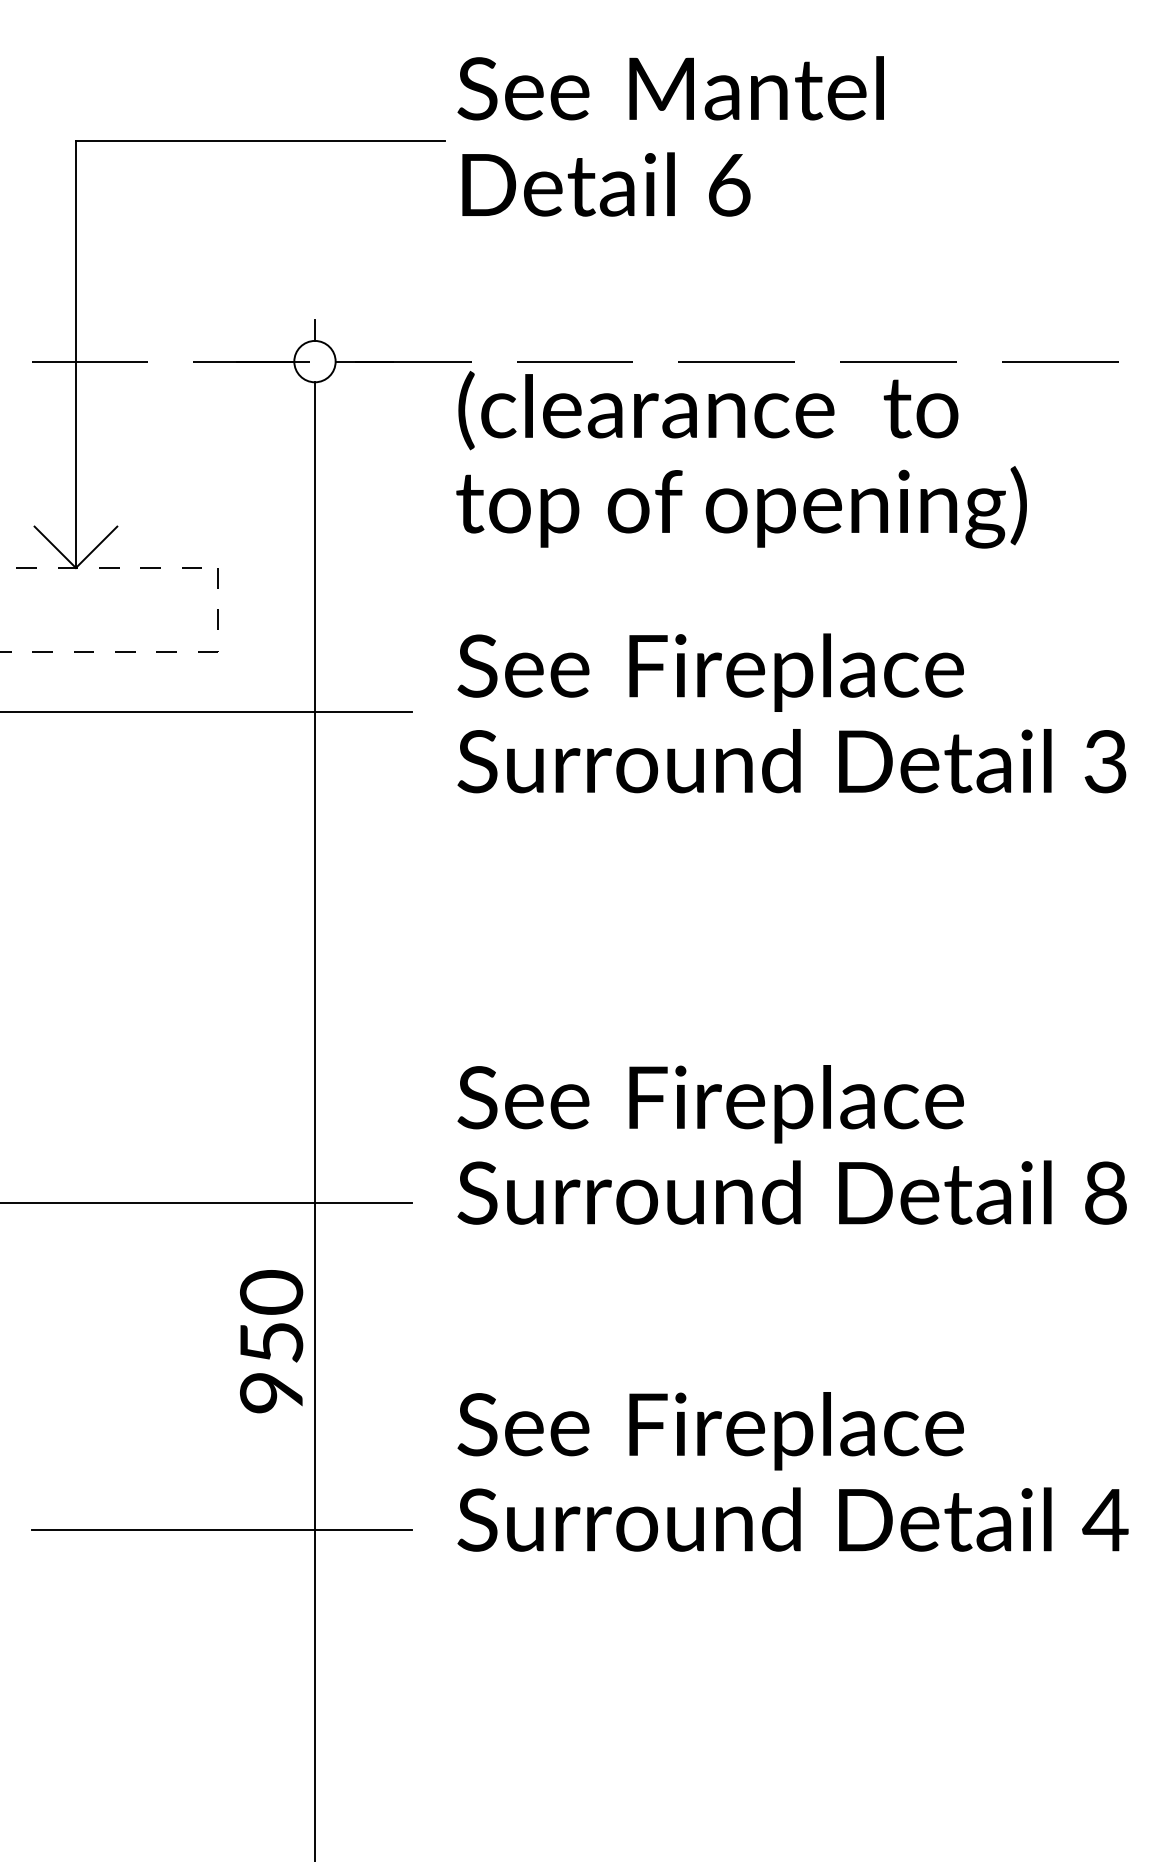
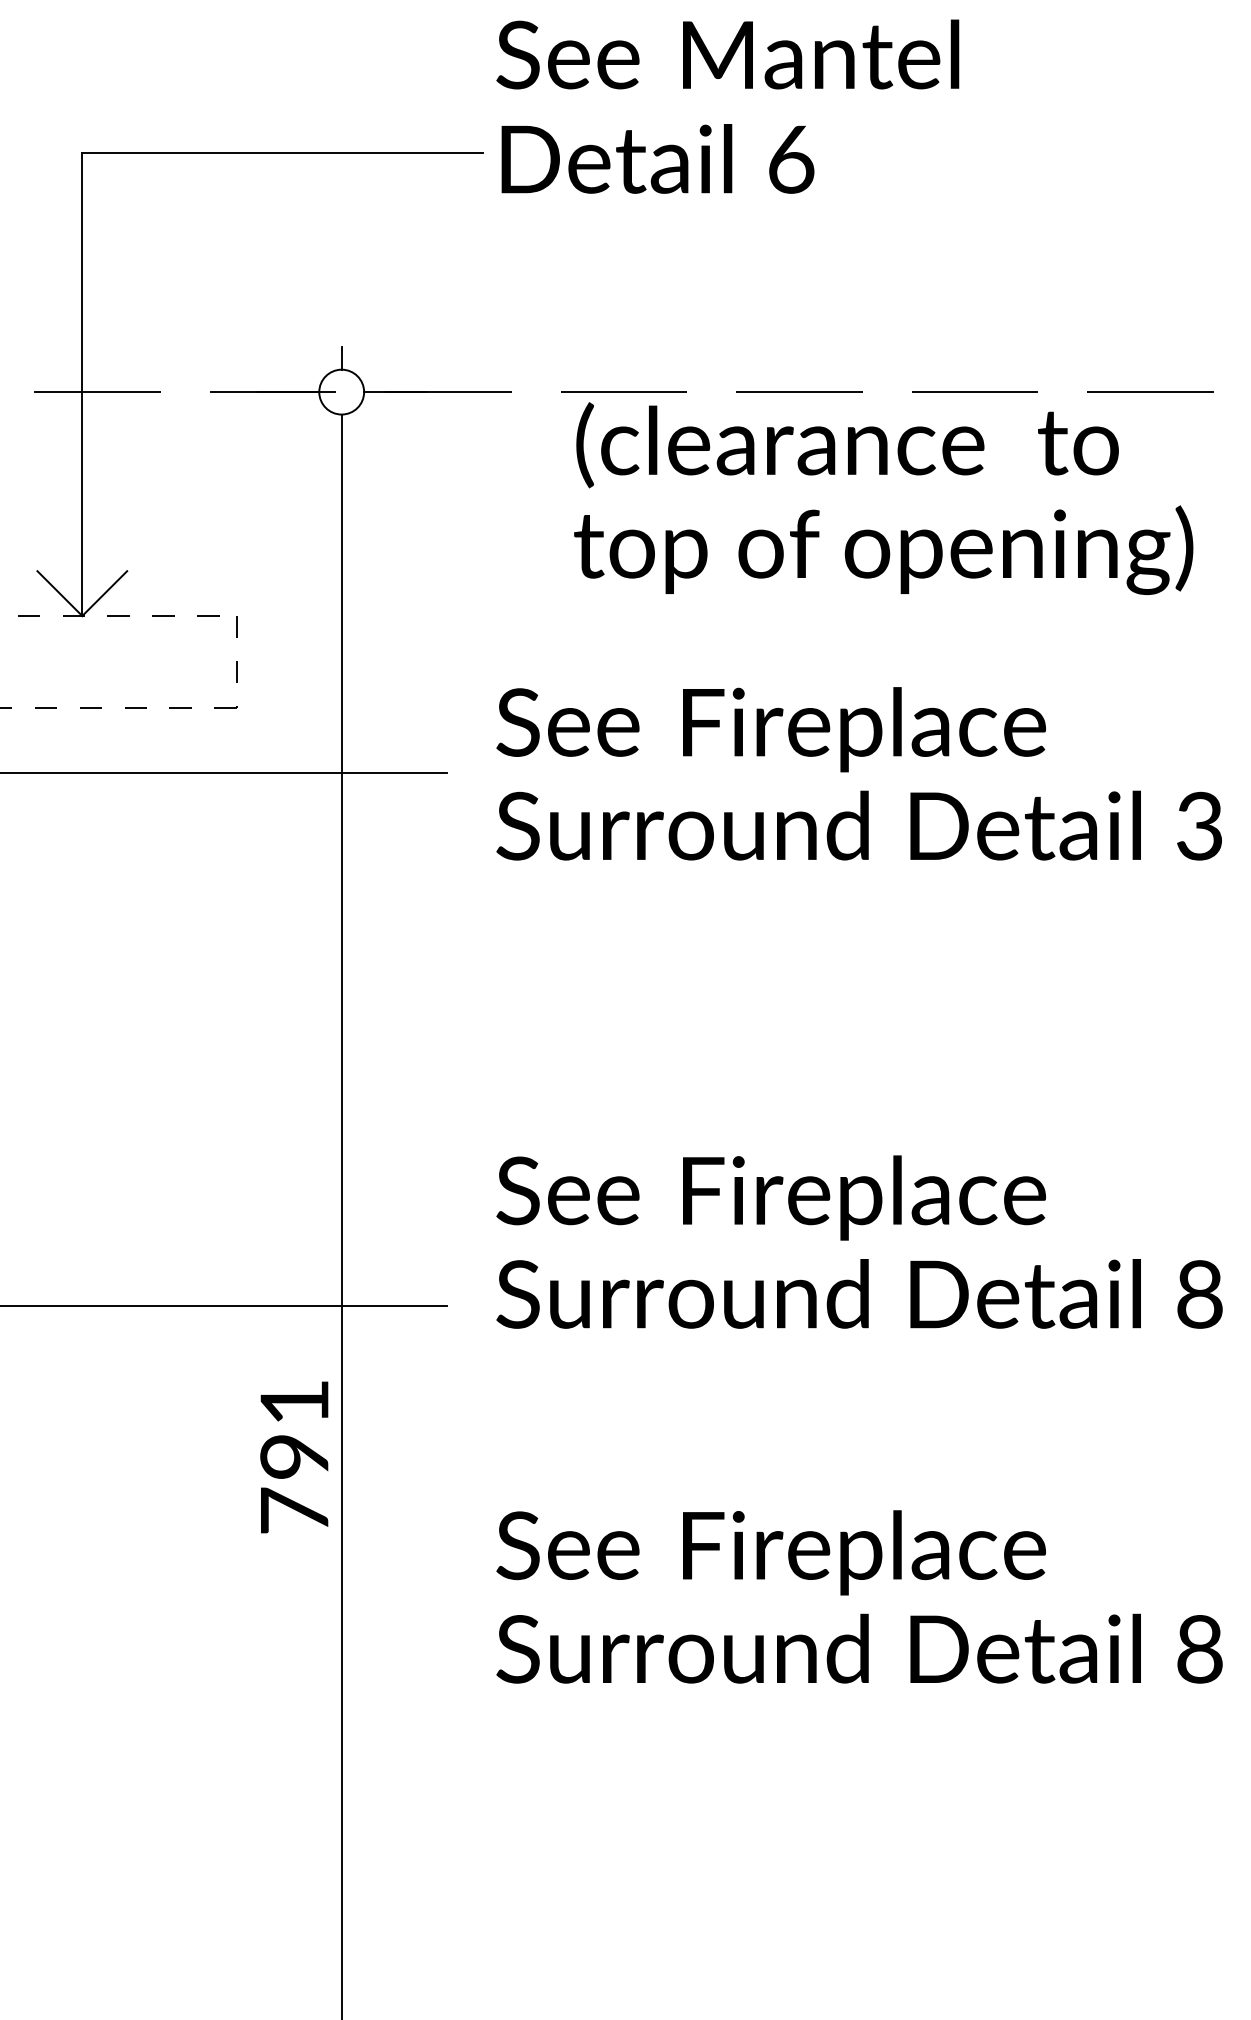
text: (670, 136) -> (727, 106), moved
text: (741, 459) -> (883, 498), moved
text: (271, 1341) -> (294, 1455), 950 -> 791
text: (1105, 1520) -> (1199, 1649), 4 -> 8
line: (221, 1530) -> (240, 1660), removed

